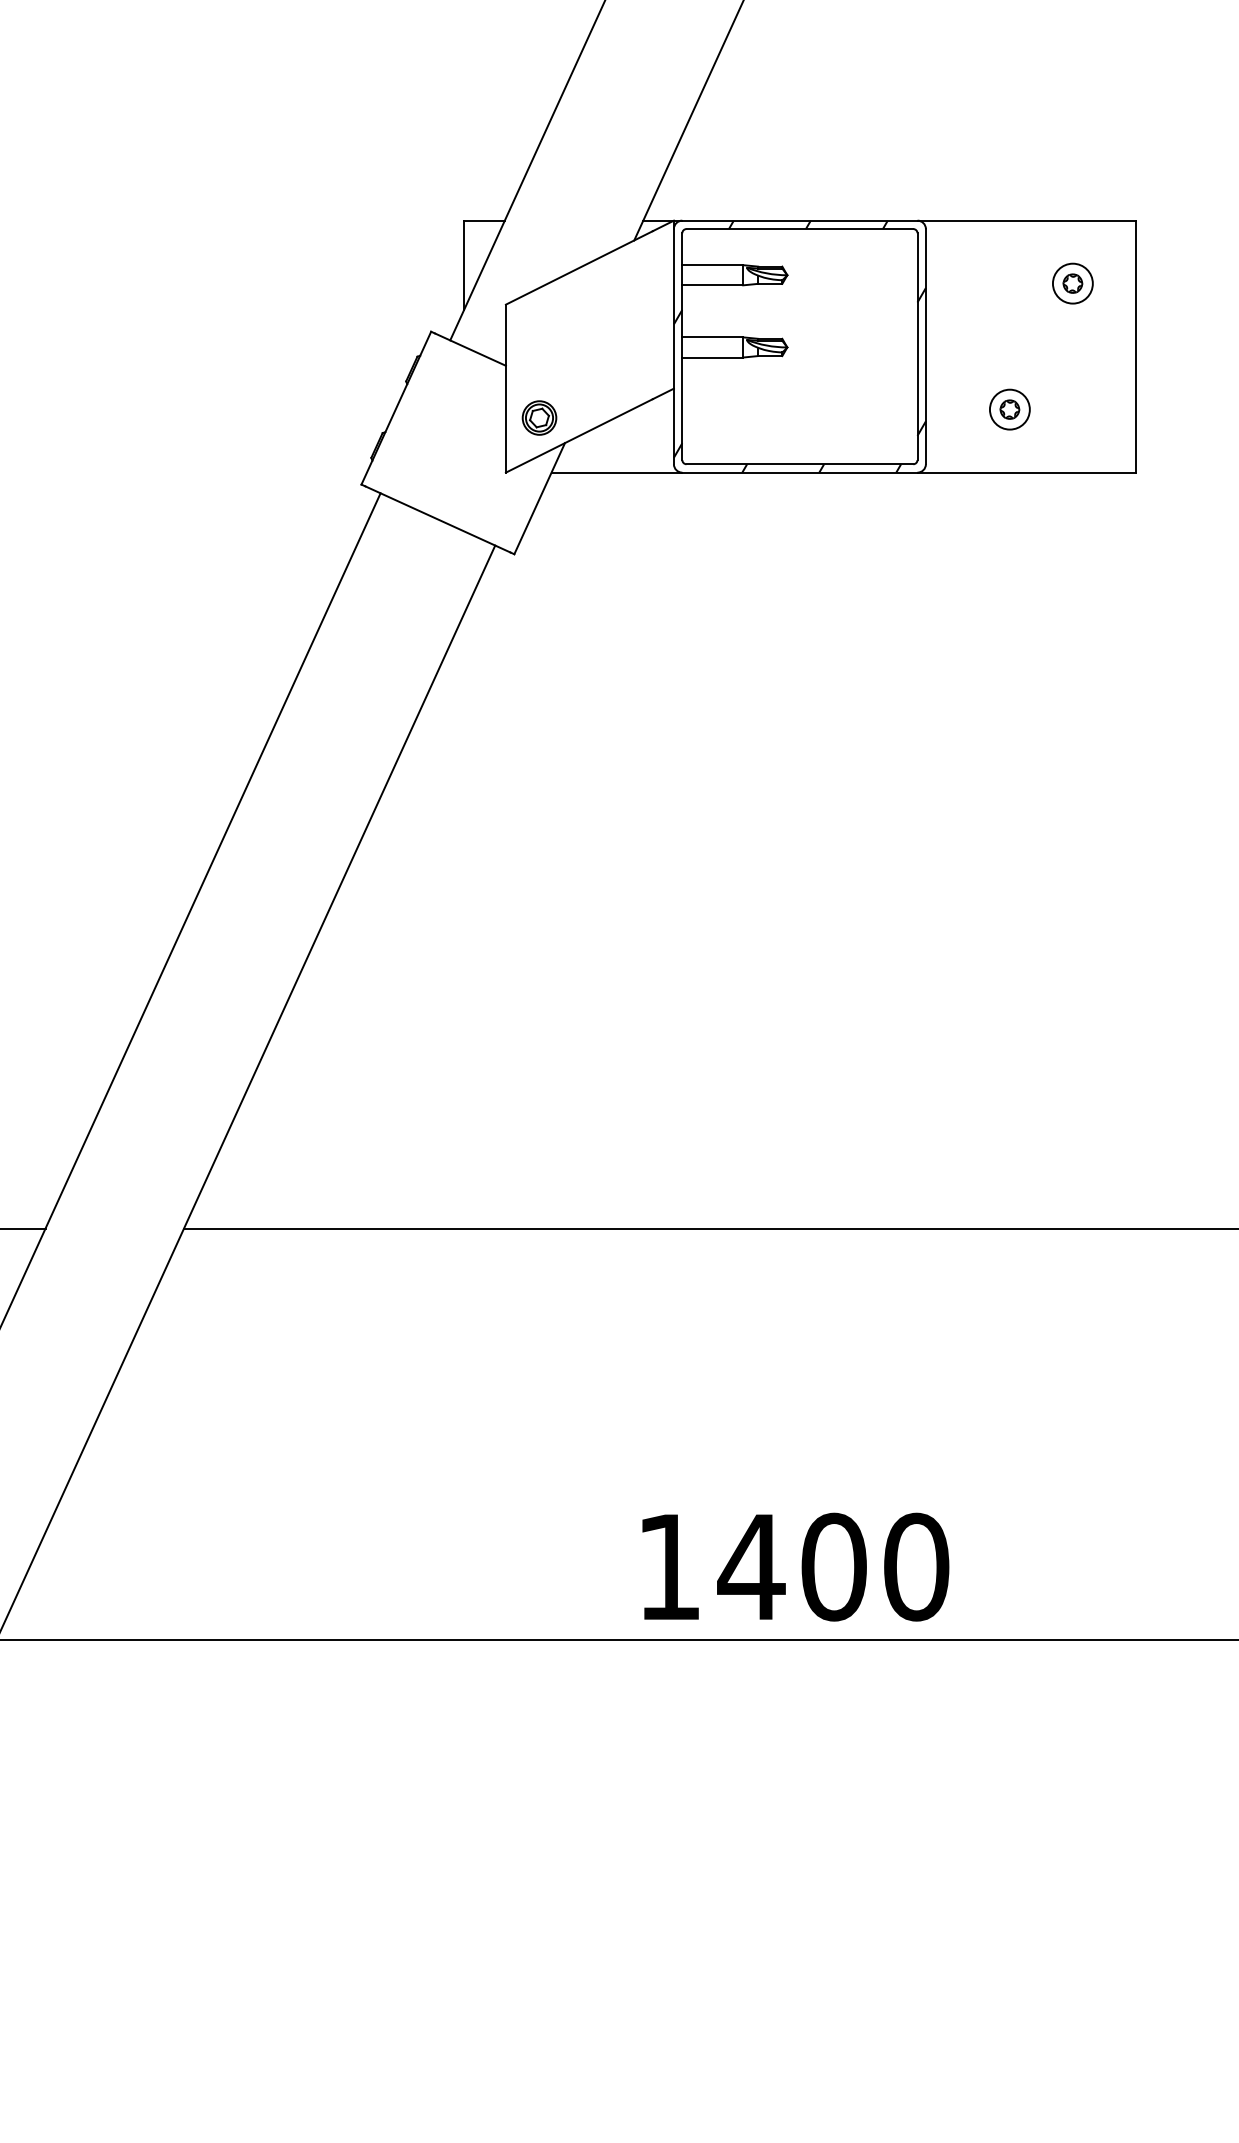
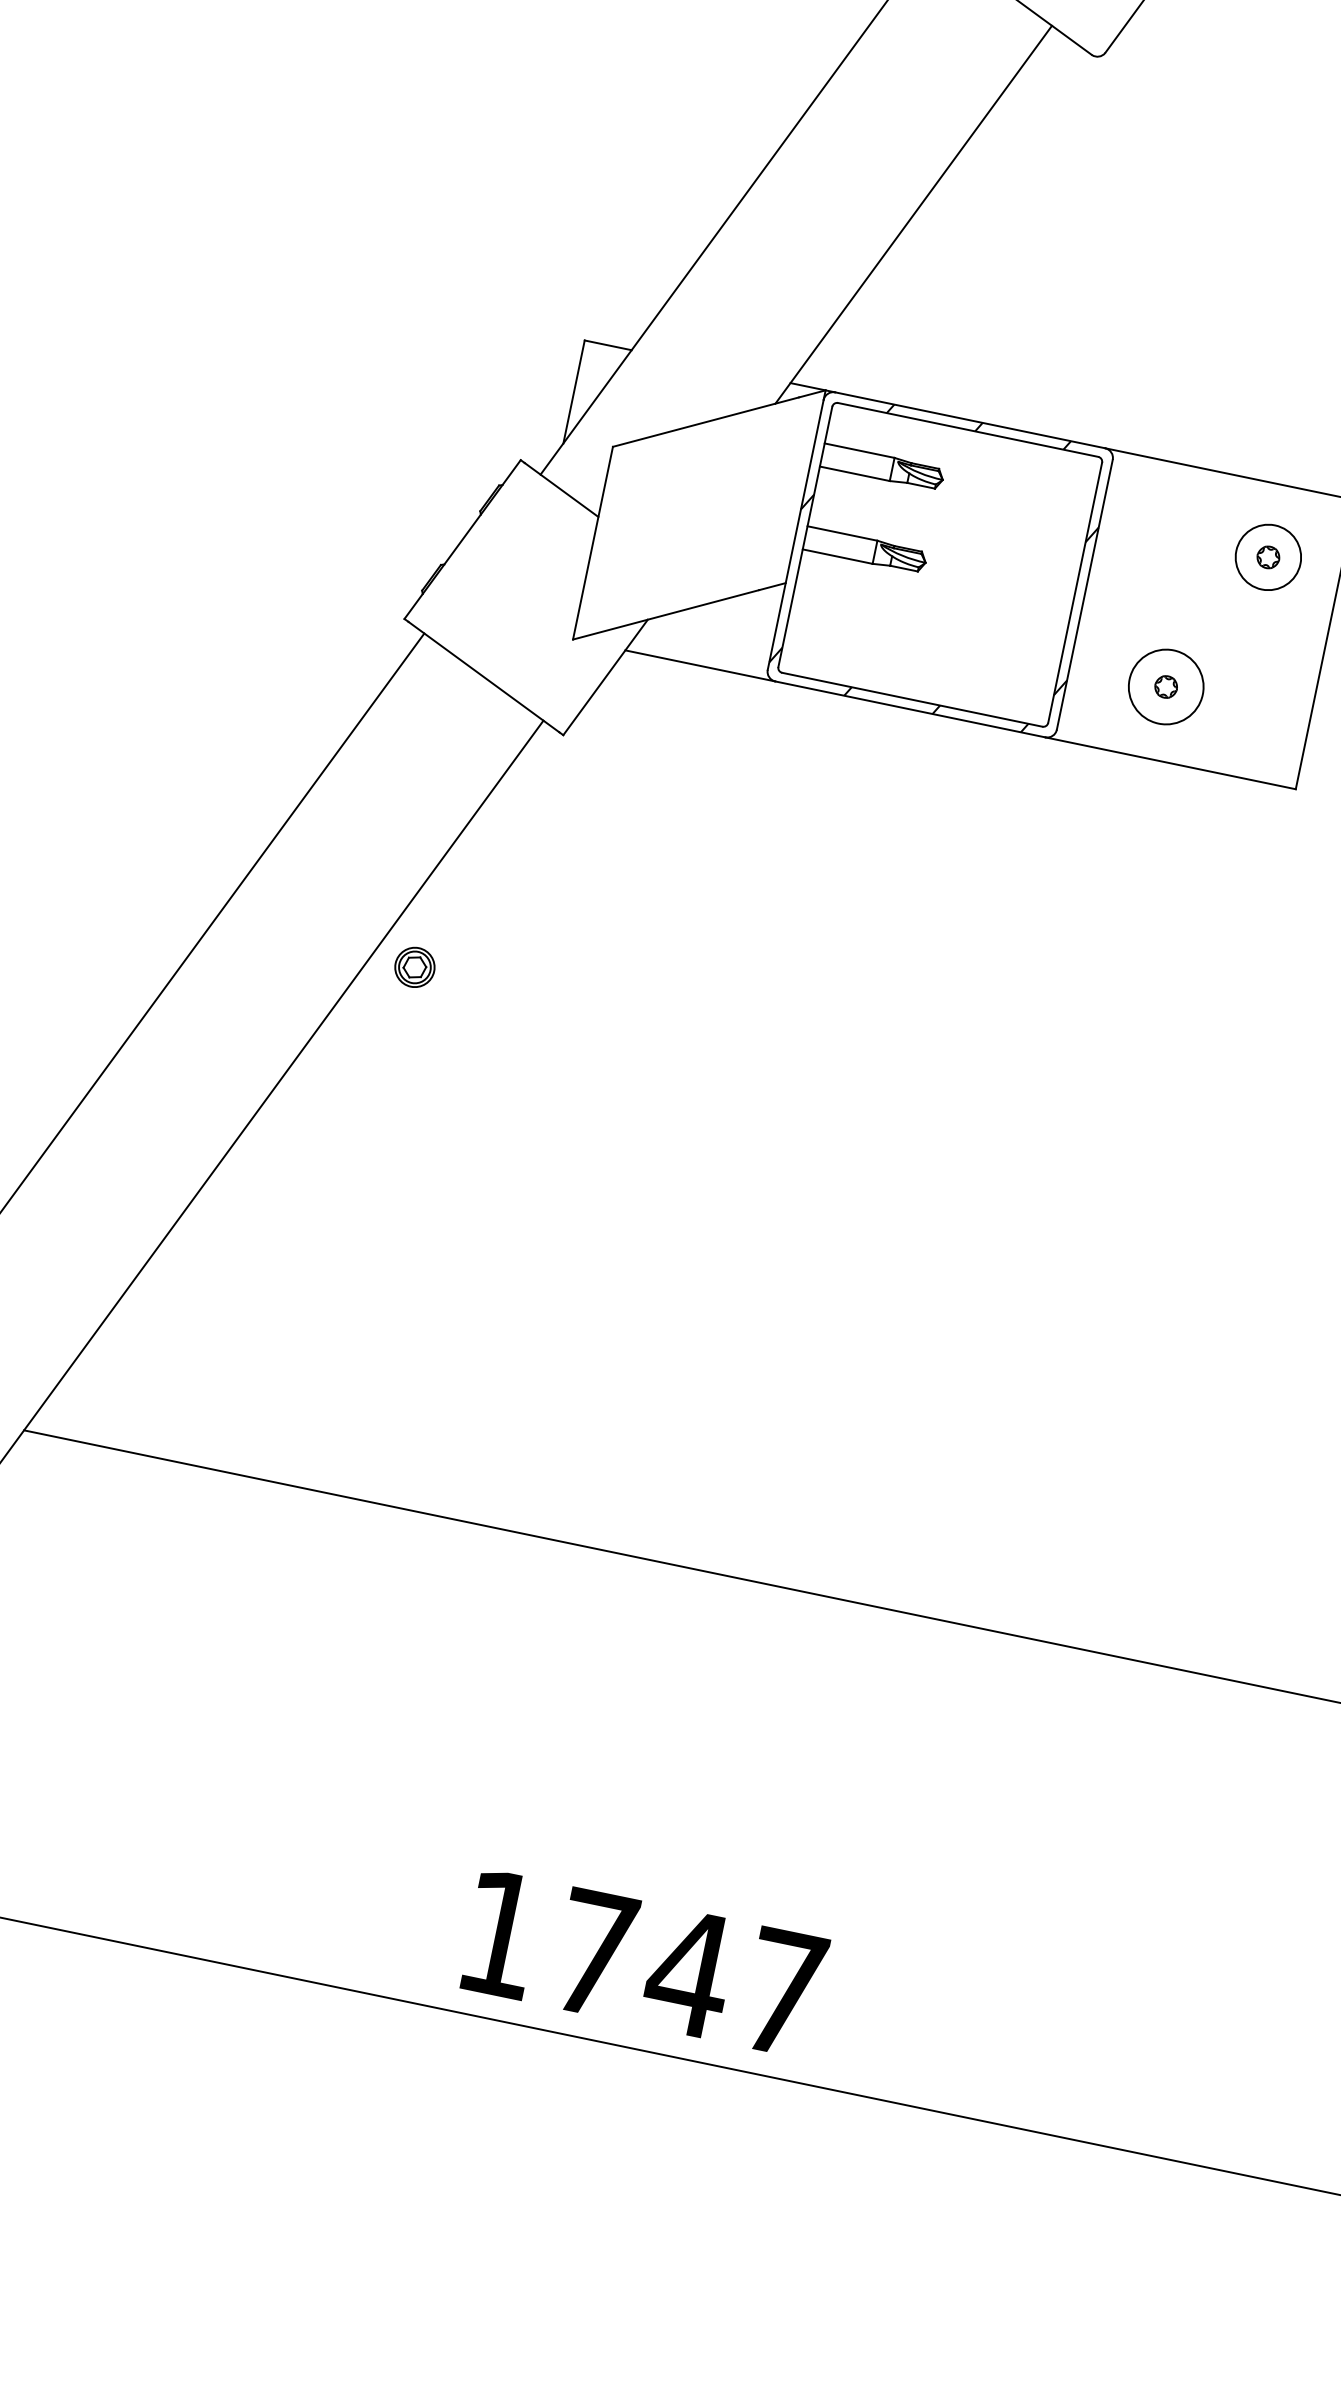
circle: (1072, 283) -> (1267, 557), size x1.4
circle: (1009, 409) -> (1165, 686), size x1.6
part: (539, 417) -> (415, 966), moved
text: (833, 1566) -> (688, 1972), 1400 -> 1747

